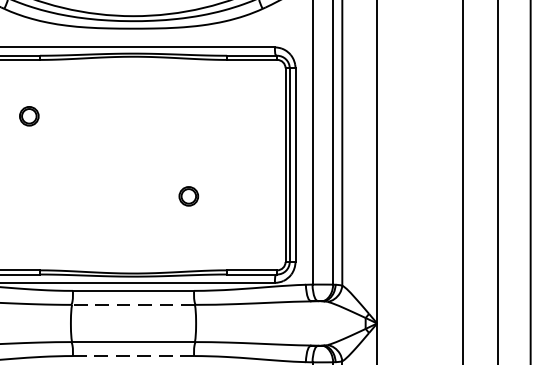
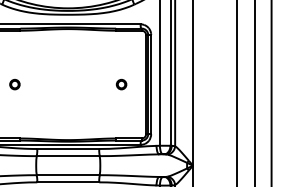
part: (28, 116) -> (14, 84), moved
part: (188, 196) -> (121, 84), moved
line: (132, 305) -> (67, 156), dashed -> solid
line: (133, 356) -> (68, 182), dashed -> solid

